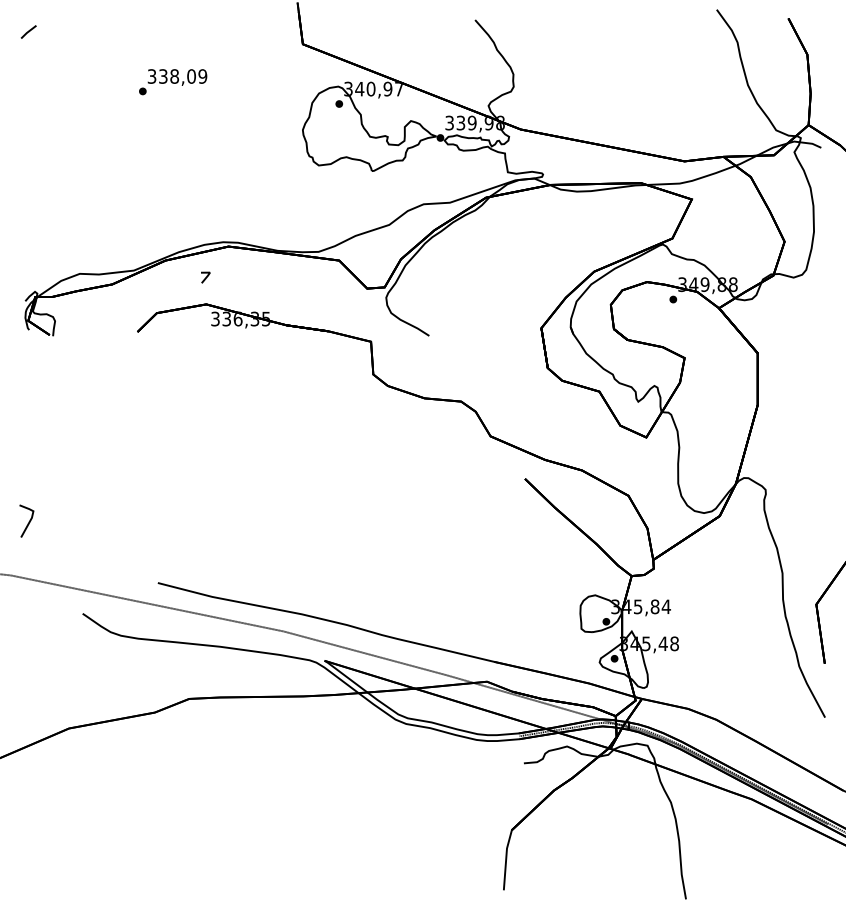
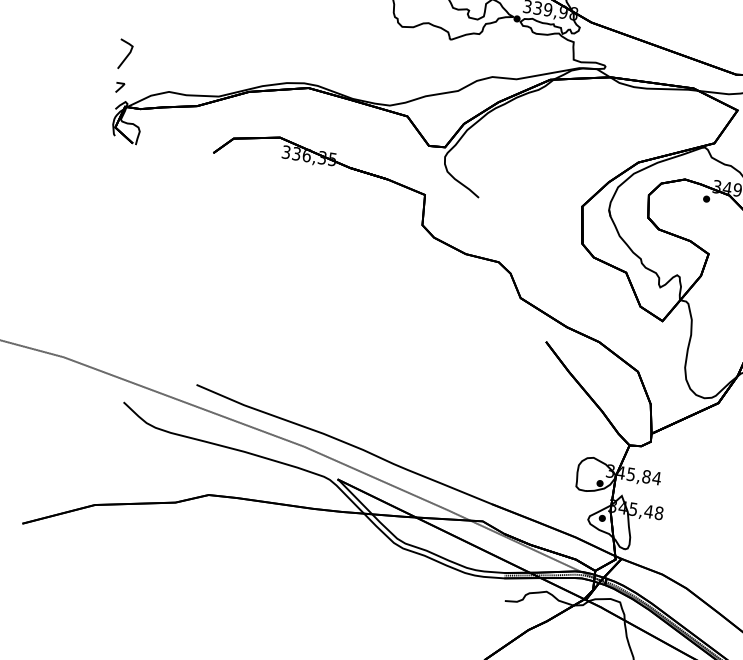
line: (205, 277) -> (119, 87), moved
line: (28, 521) -> (126, 55), moved

